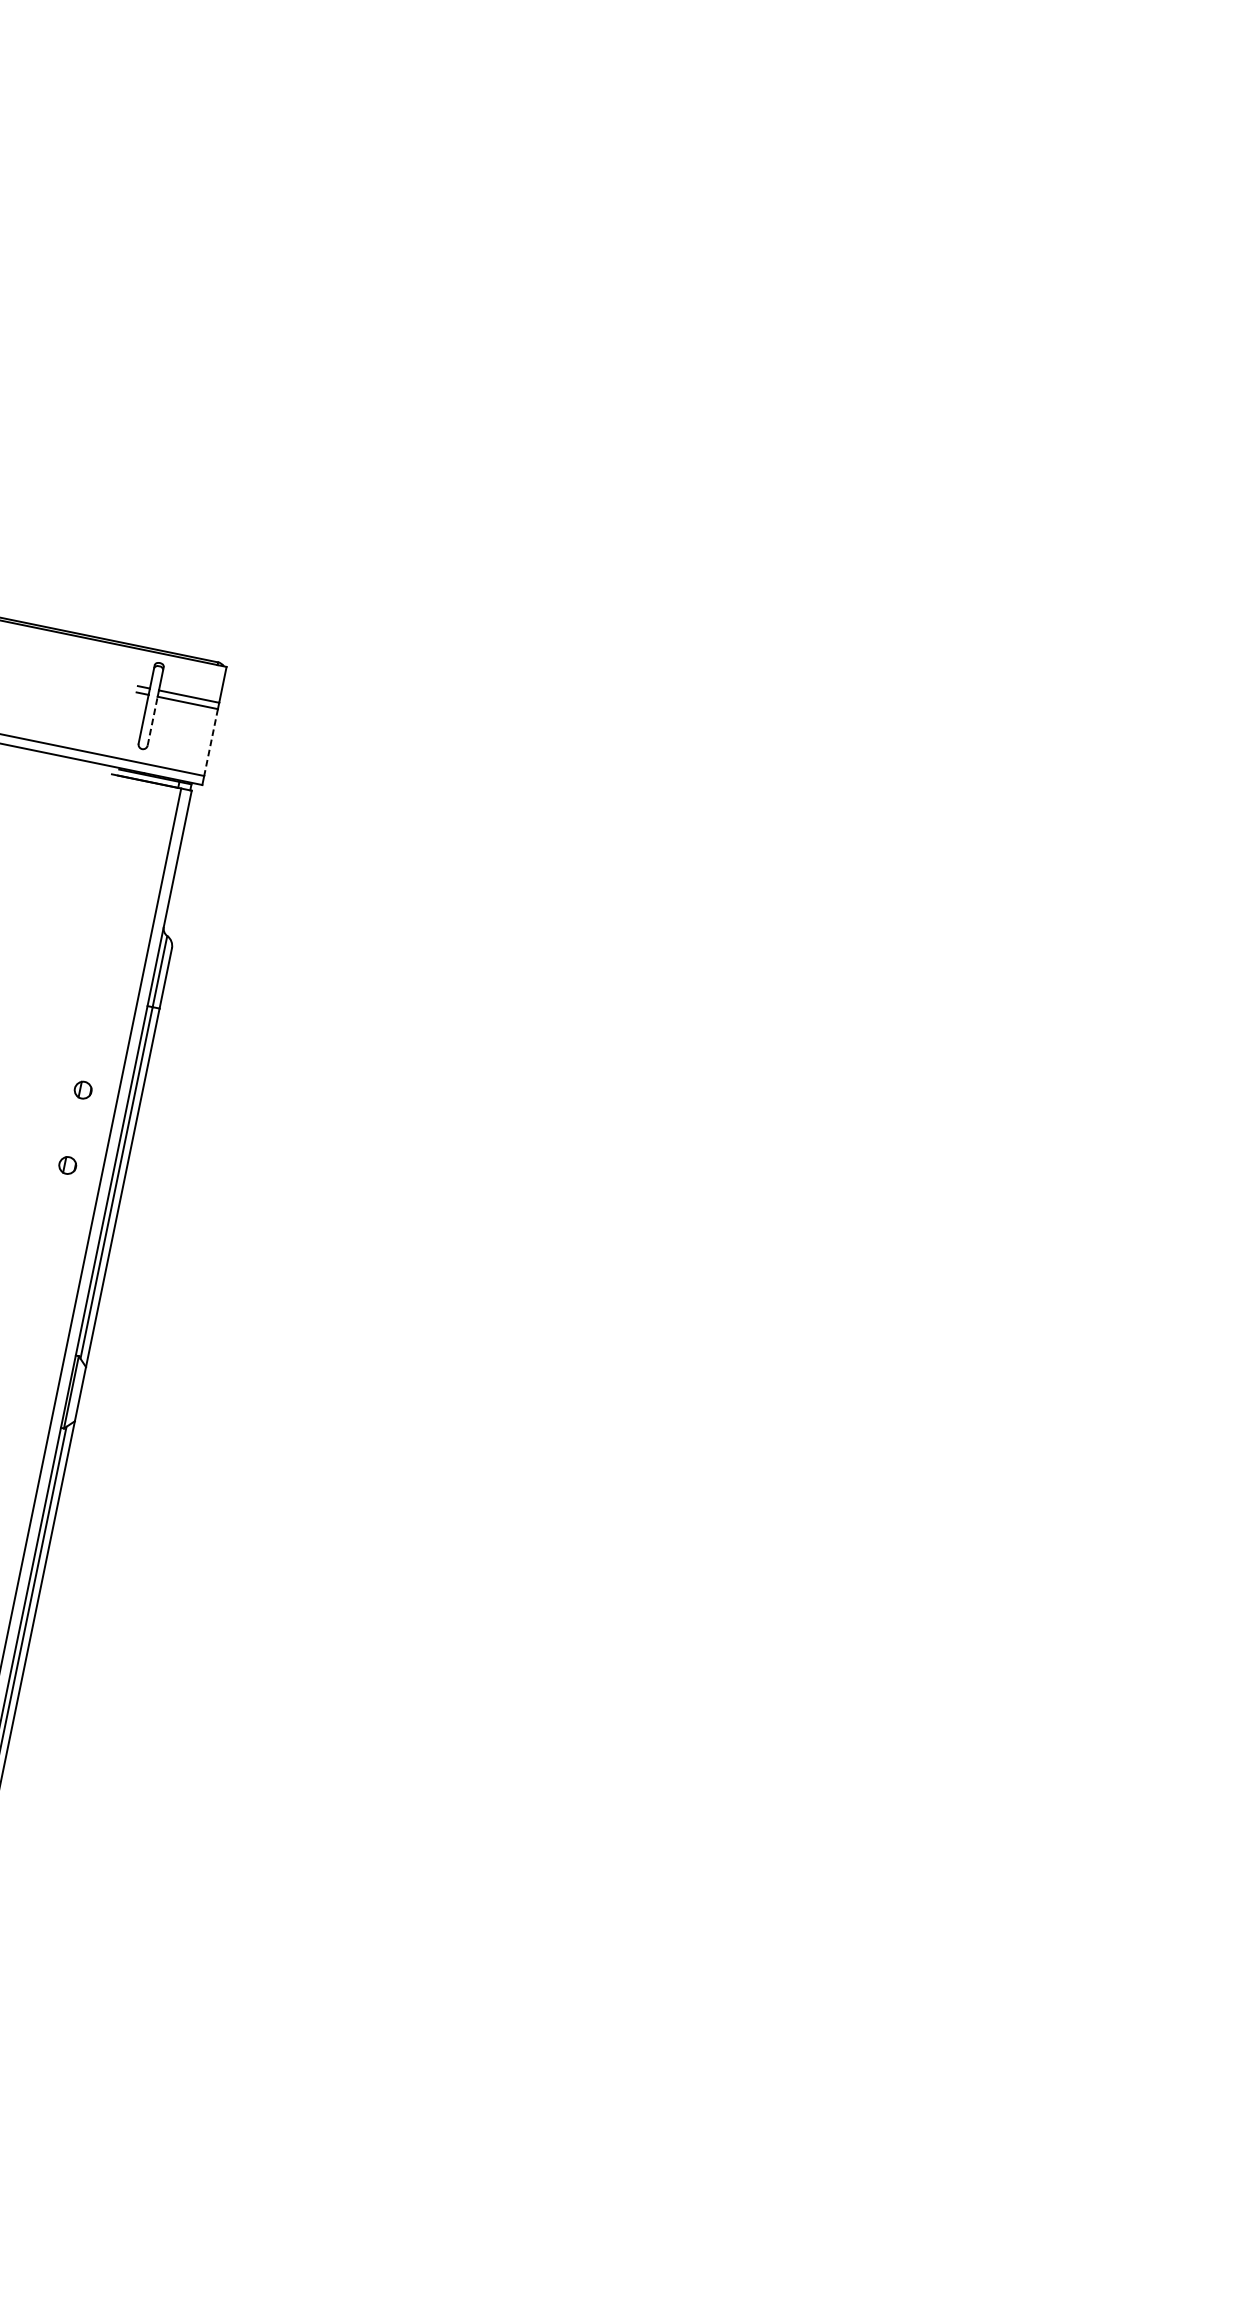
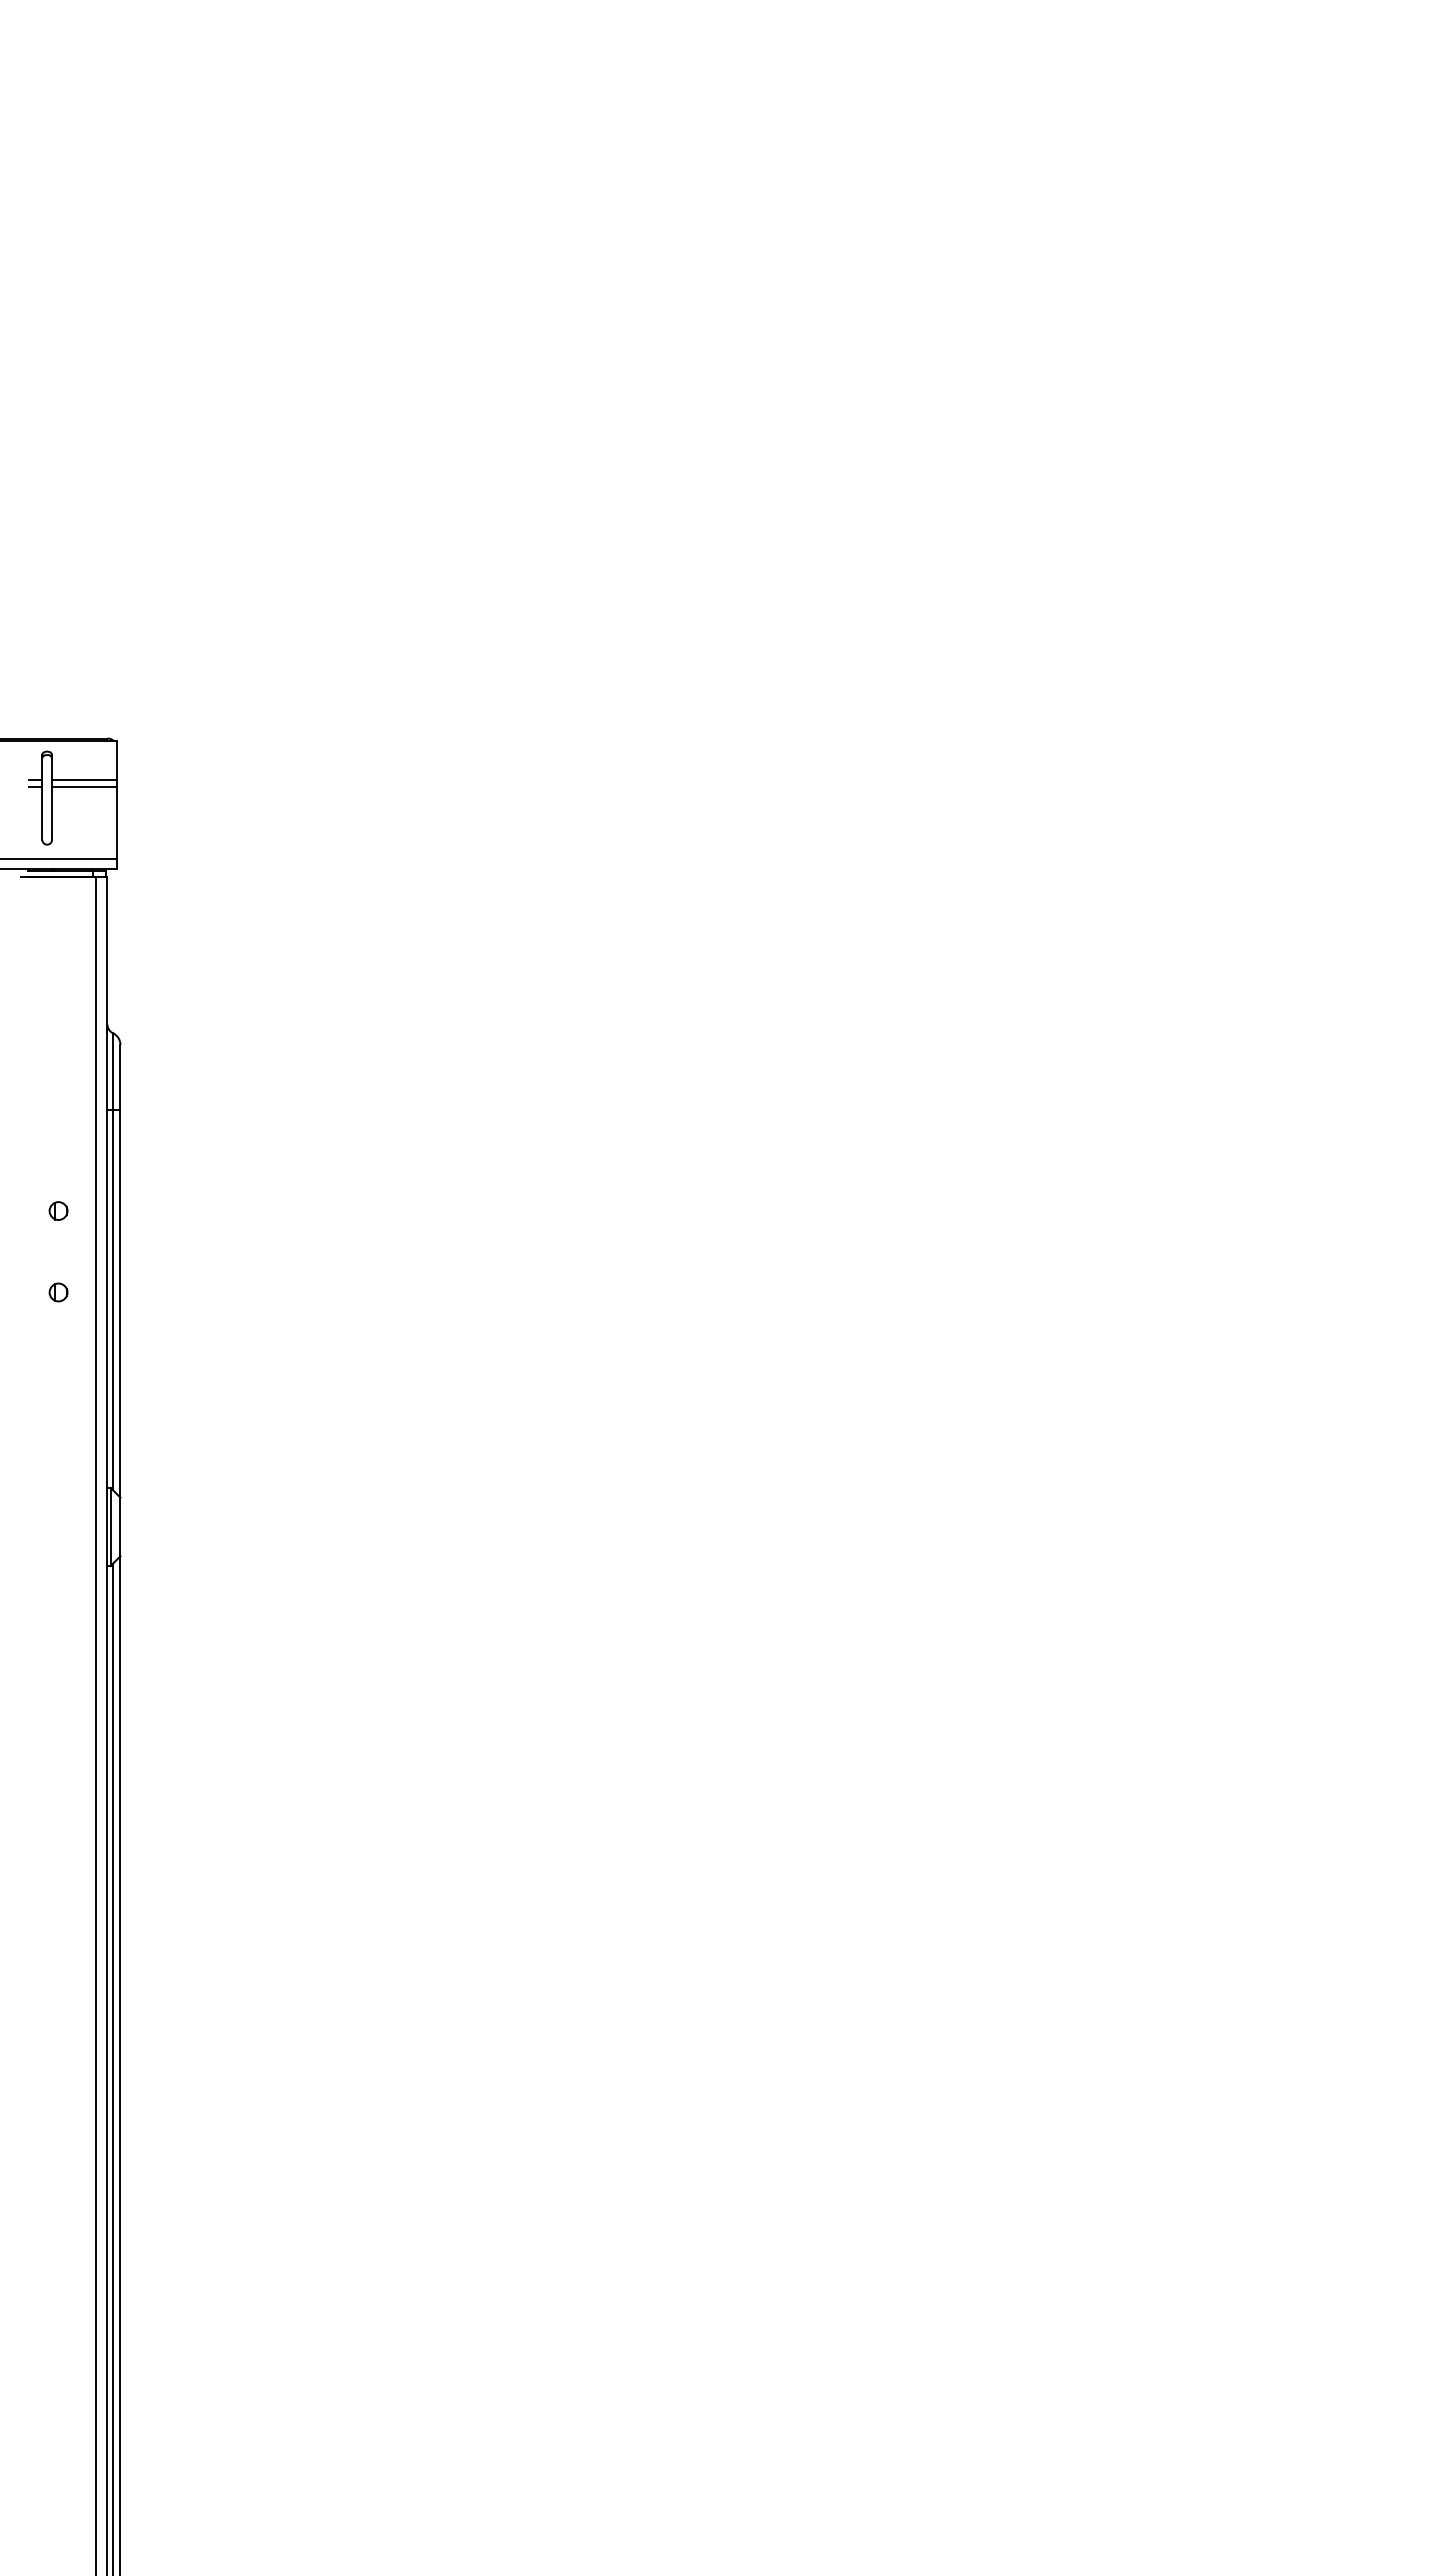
line: (153, 720) -> (52, 812), dashed -> solid
line: (211, 742) -> (117, 823), dashed -> solid

